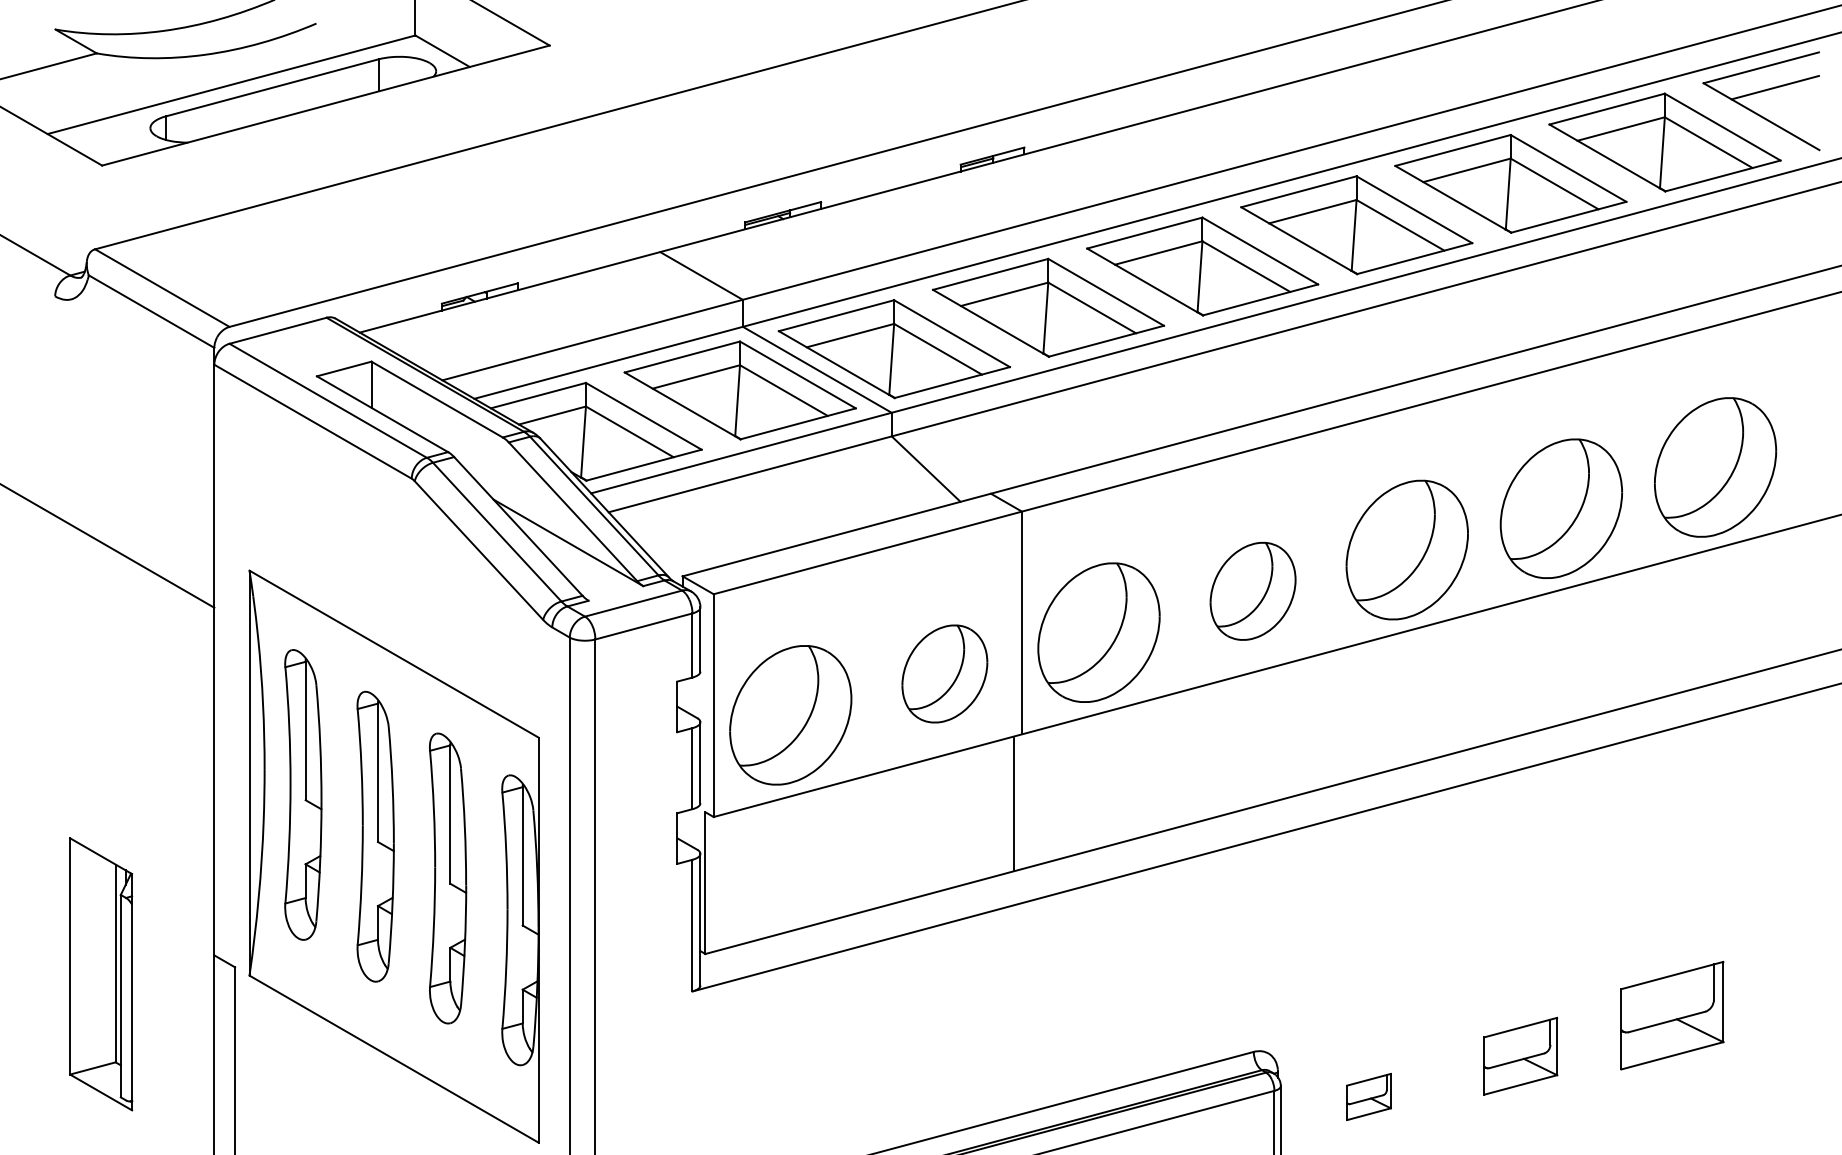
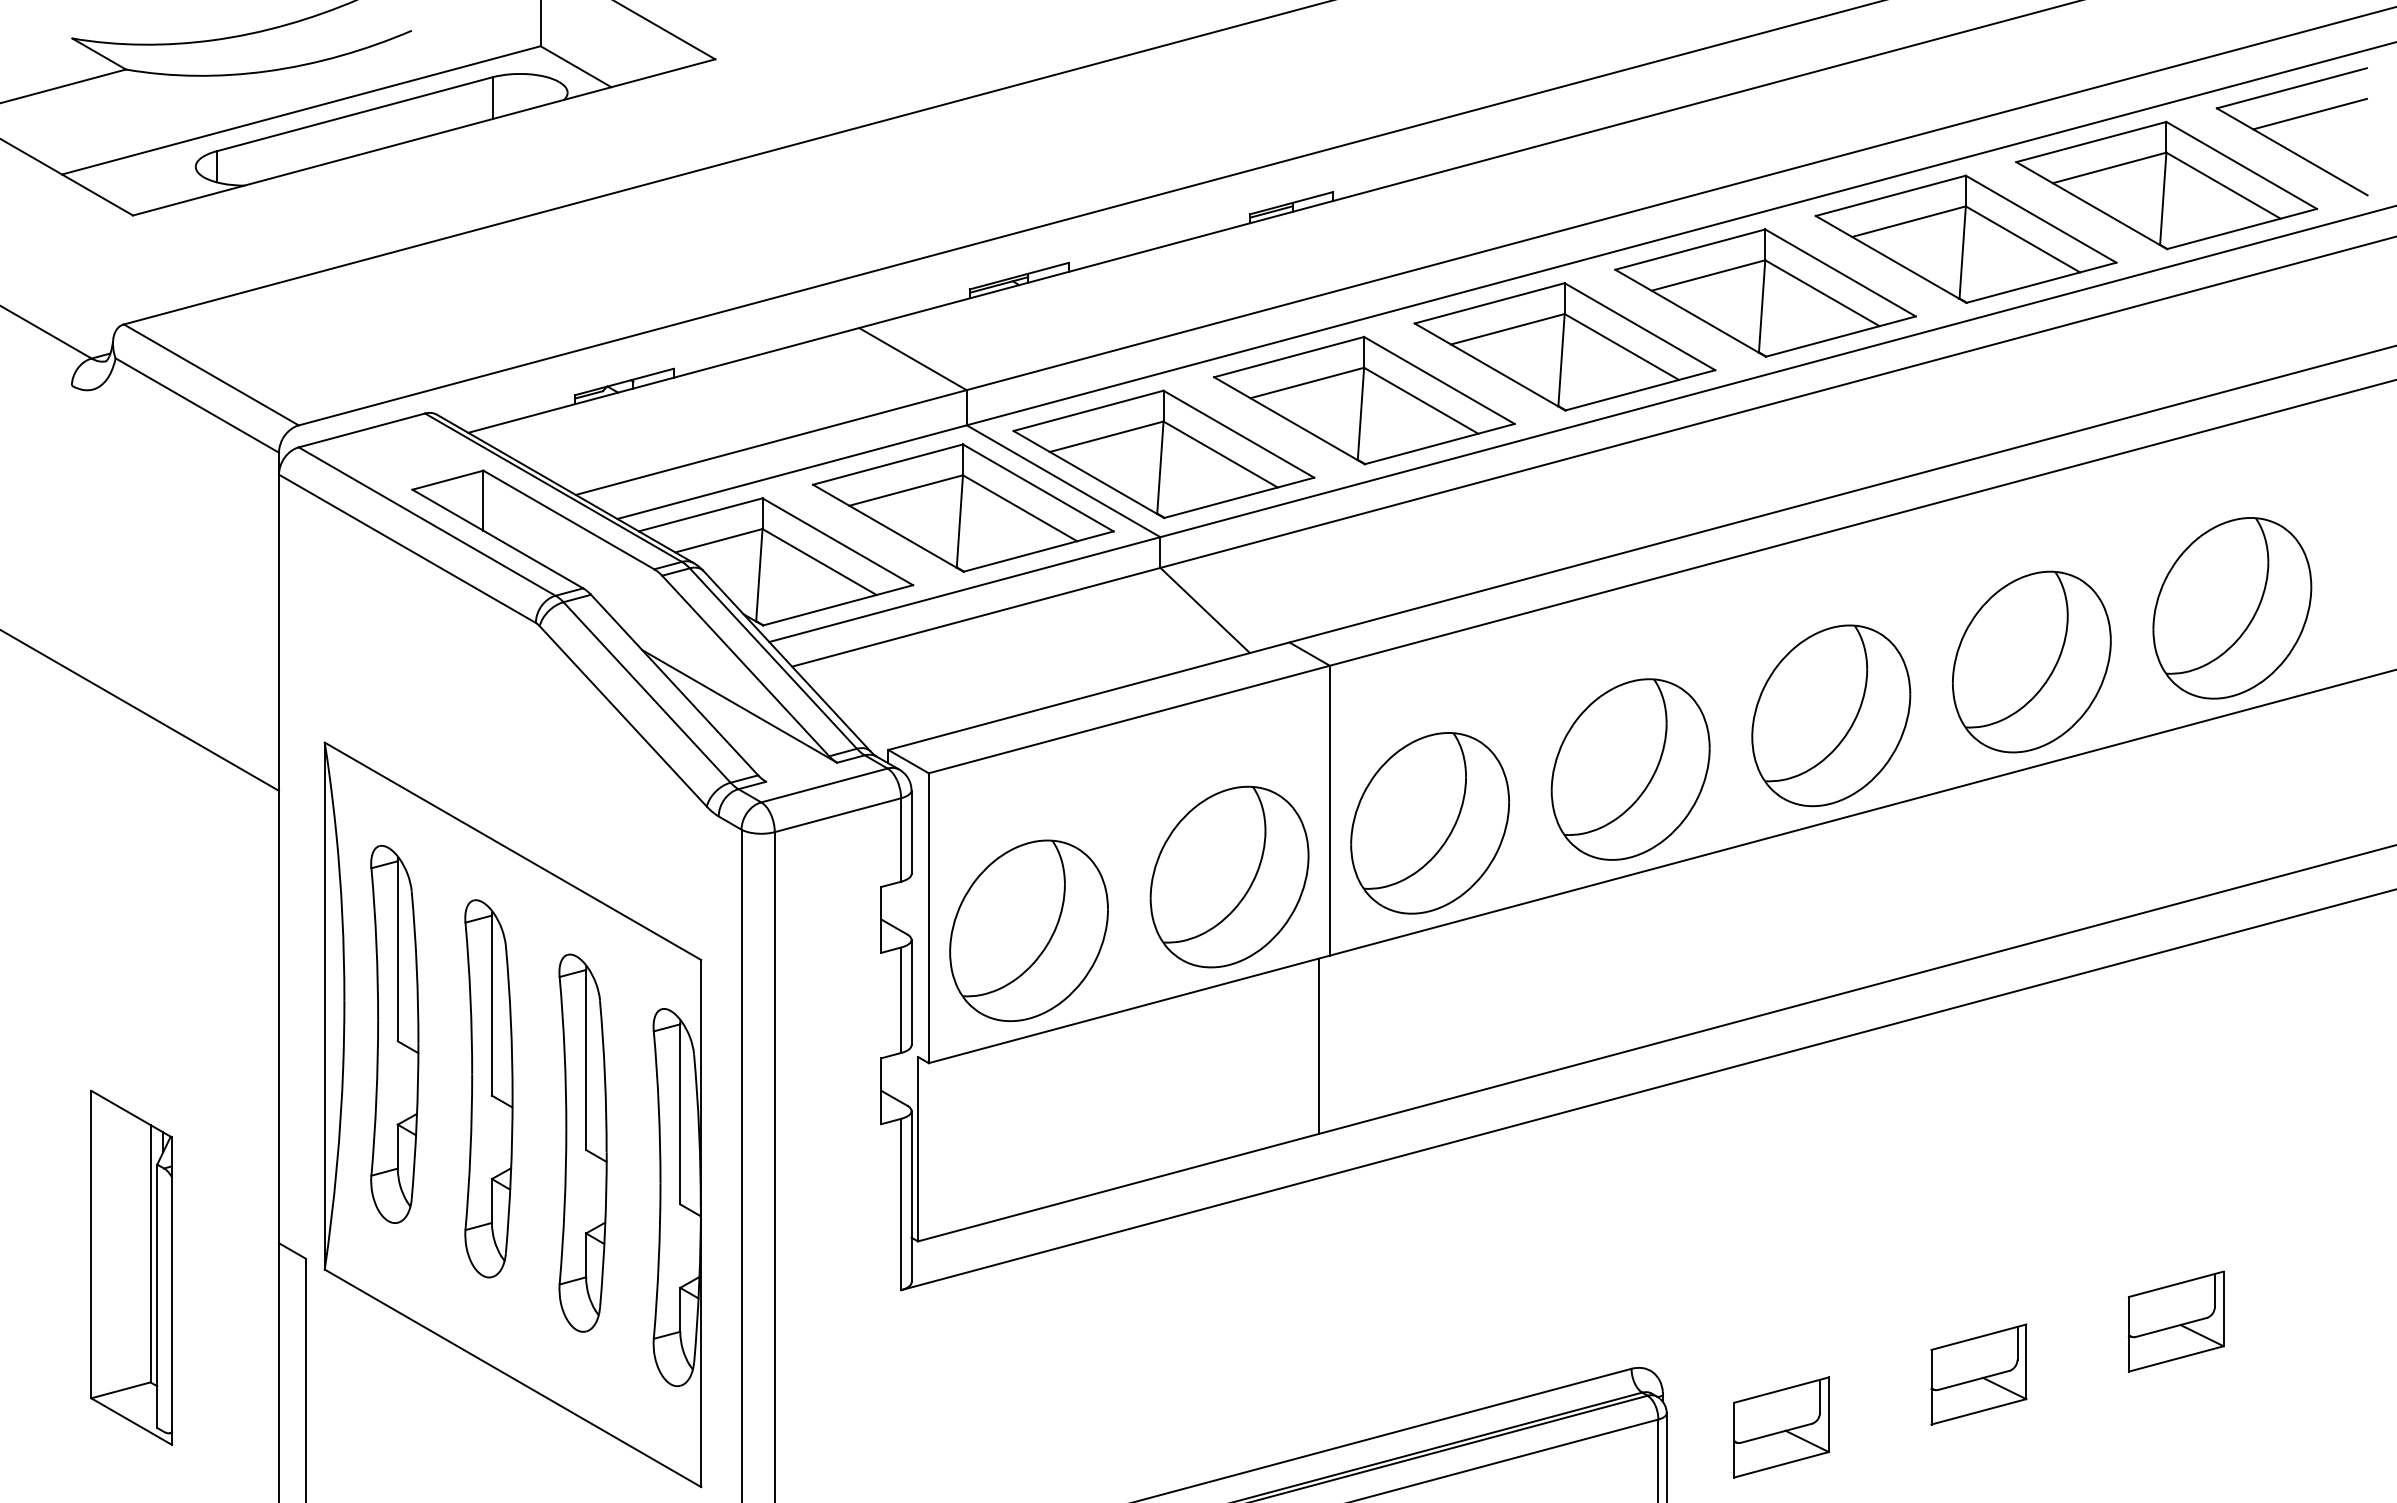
part: (1252, 591) -> (1630, 769), size x1.43
part: (944, 673) -> (1229, 876), size x1.43
part: (1672, 1015) -> (2176, 1321), size x0.71
part: (1369, 1097) -> (1781, 1427), size x1.67

